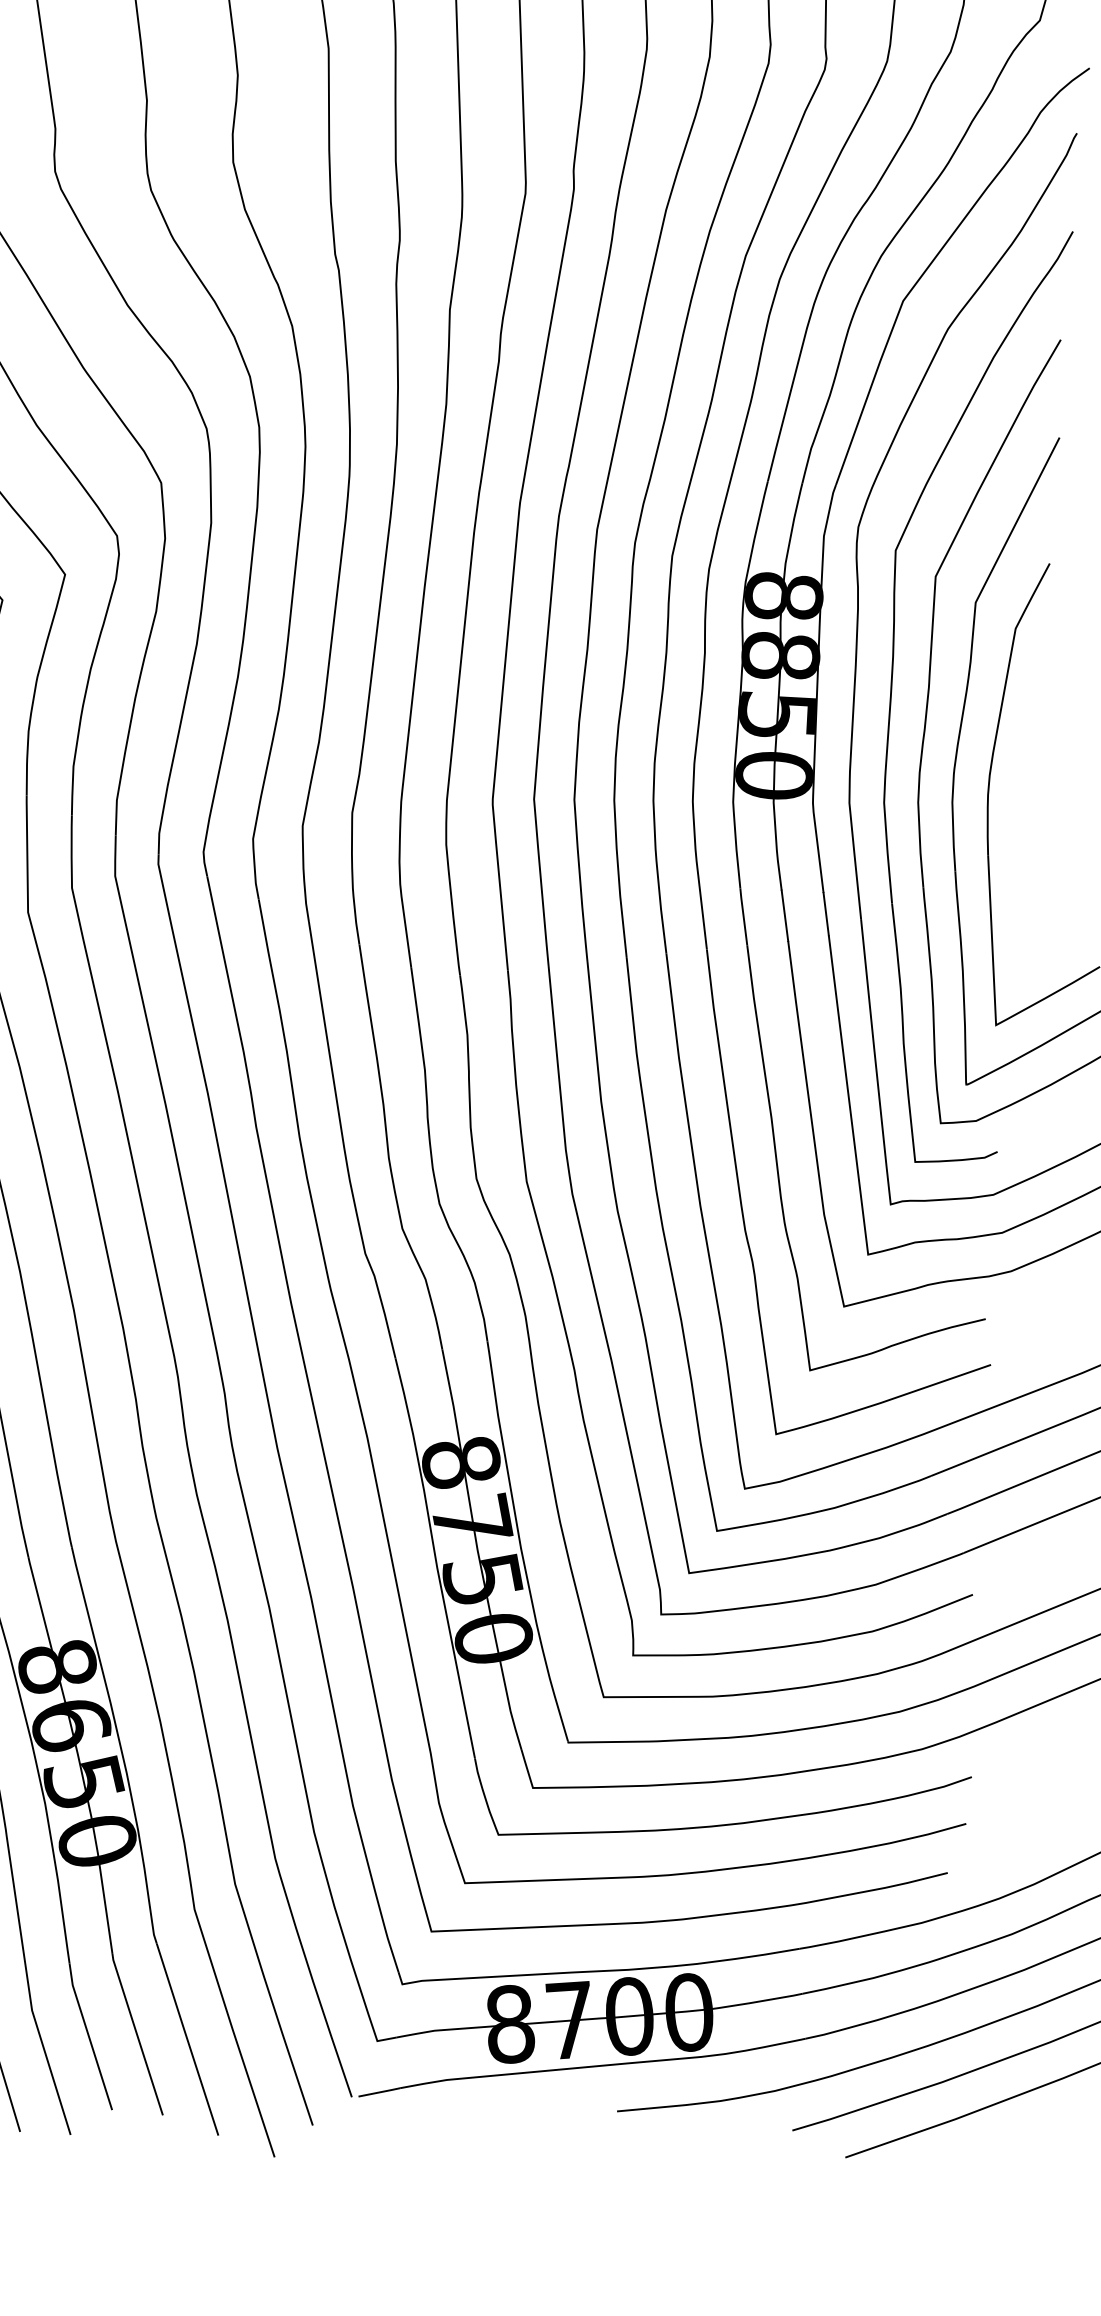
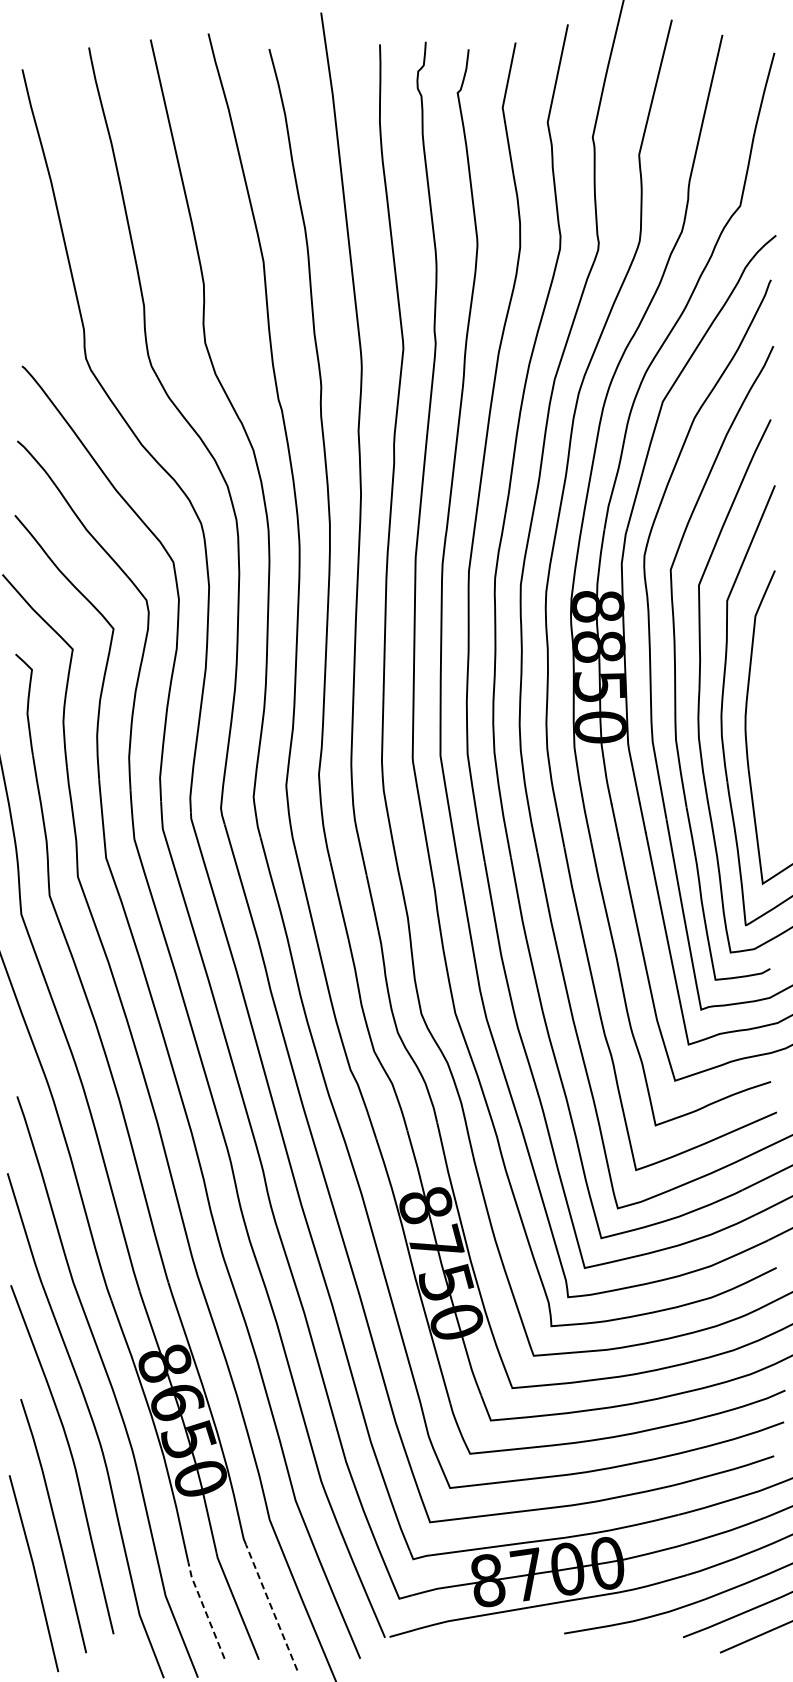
line: (89, 2036) -> (205, 1610), solid -> dashed
line: (187, 2039) -> (271, 1607), solid -> dashed

